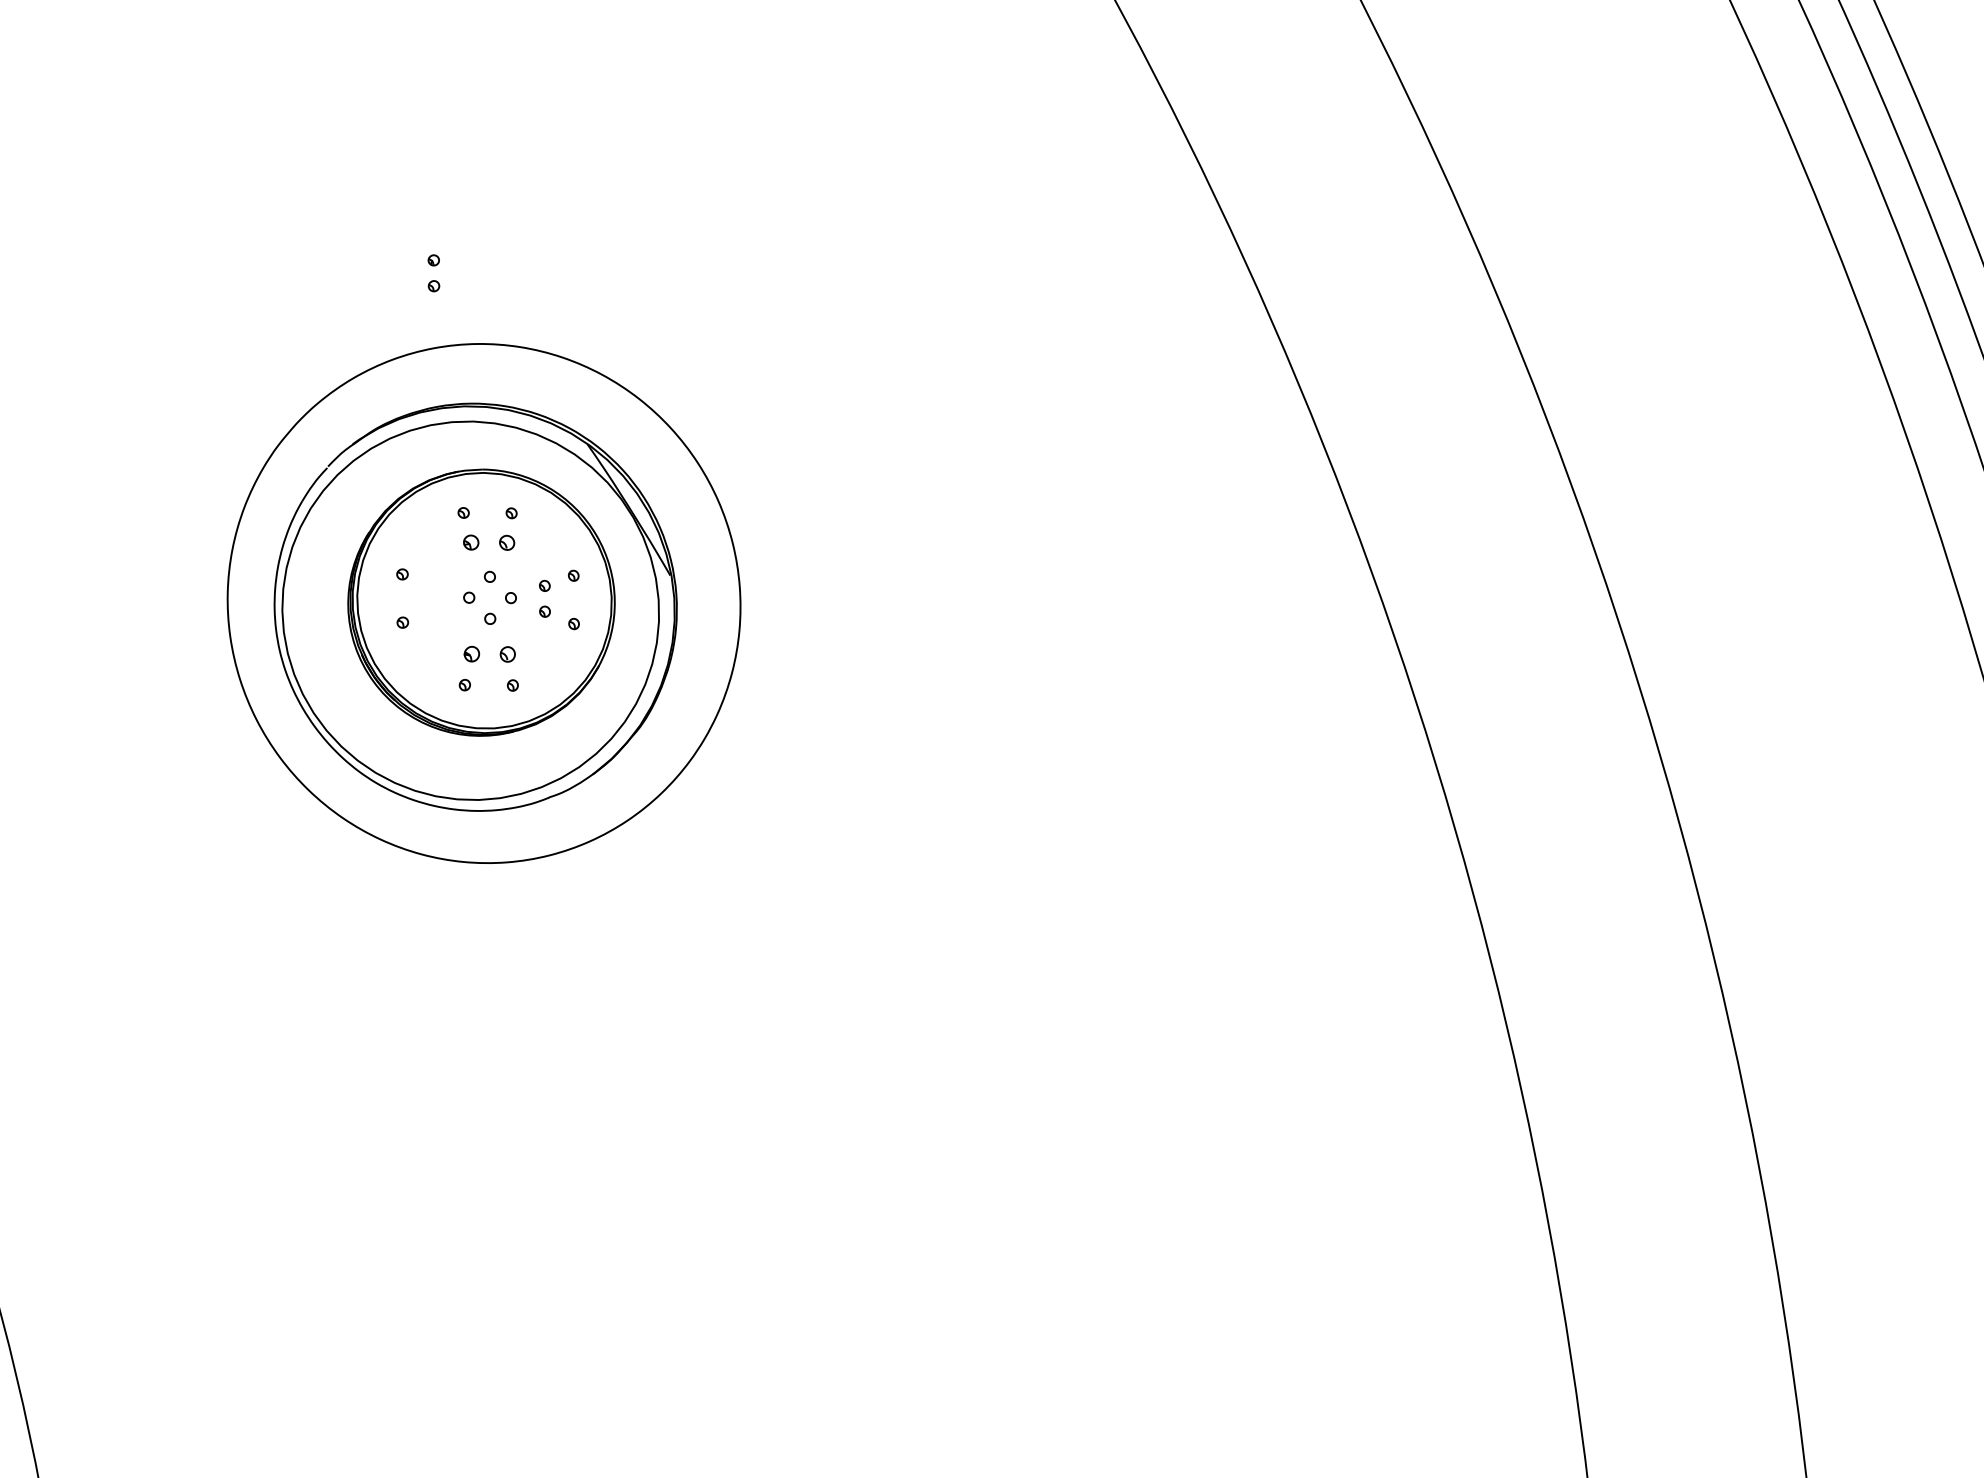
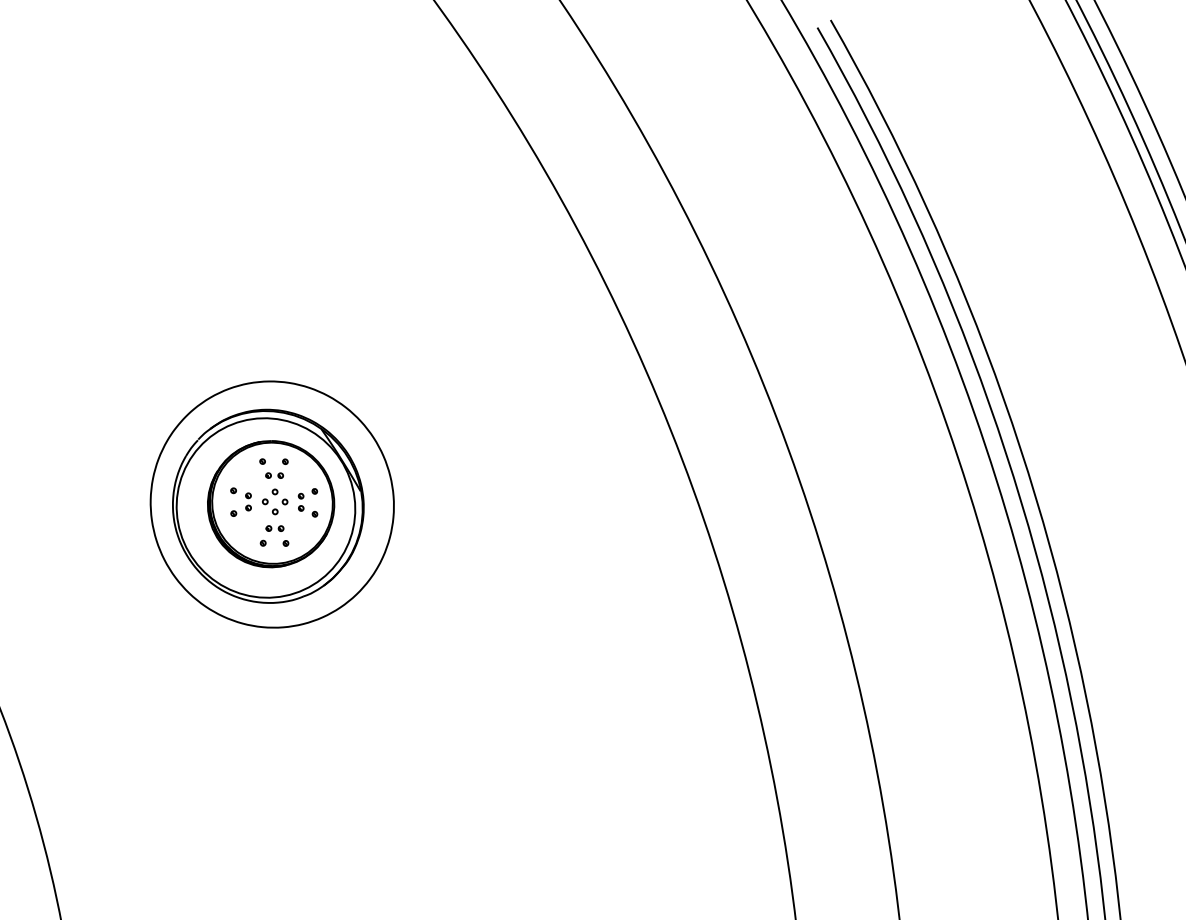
part: (433, 272) -> (248, 501), moved
part: (488, 542) -> (274, 475), size x0.71
part: (488, 653) -> (274, 528), size x0.71

